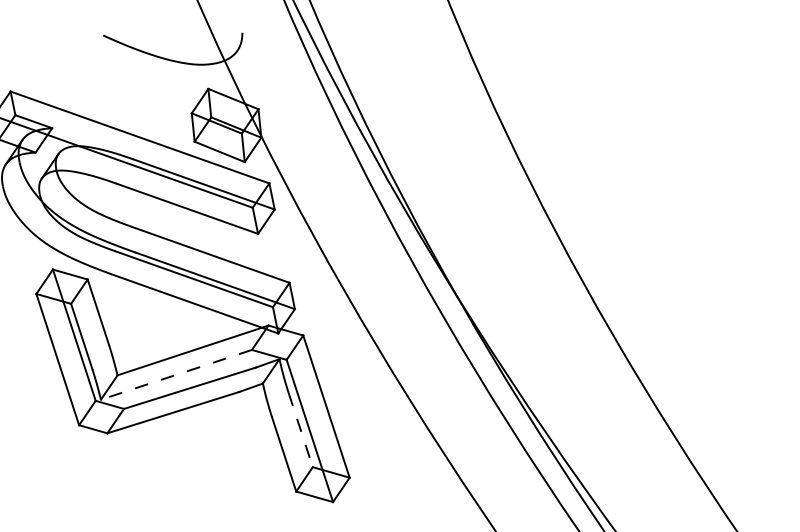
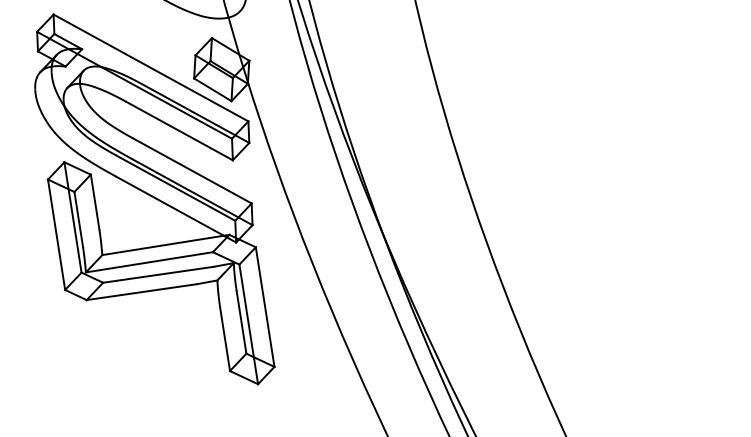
line: (175, 375) -> (148, 262), dashed -> solid
line: (300, 430) -> (241, 322), dashed -> solid

